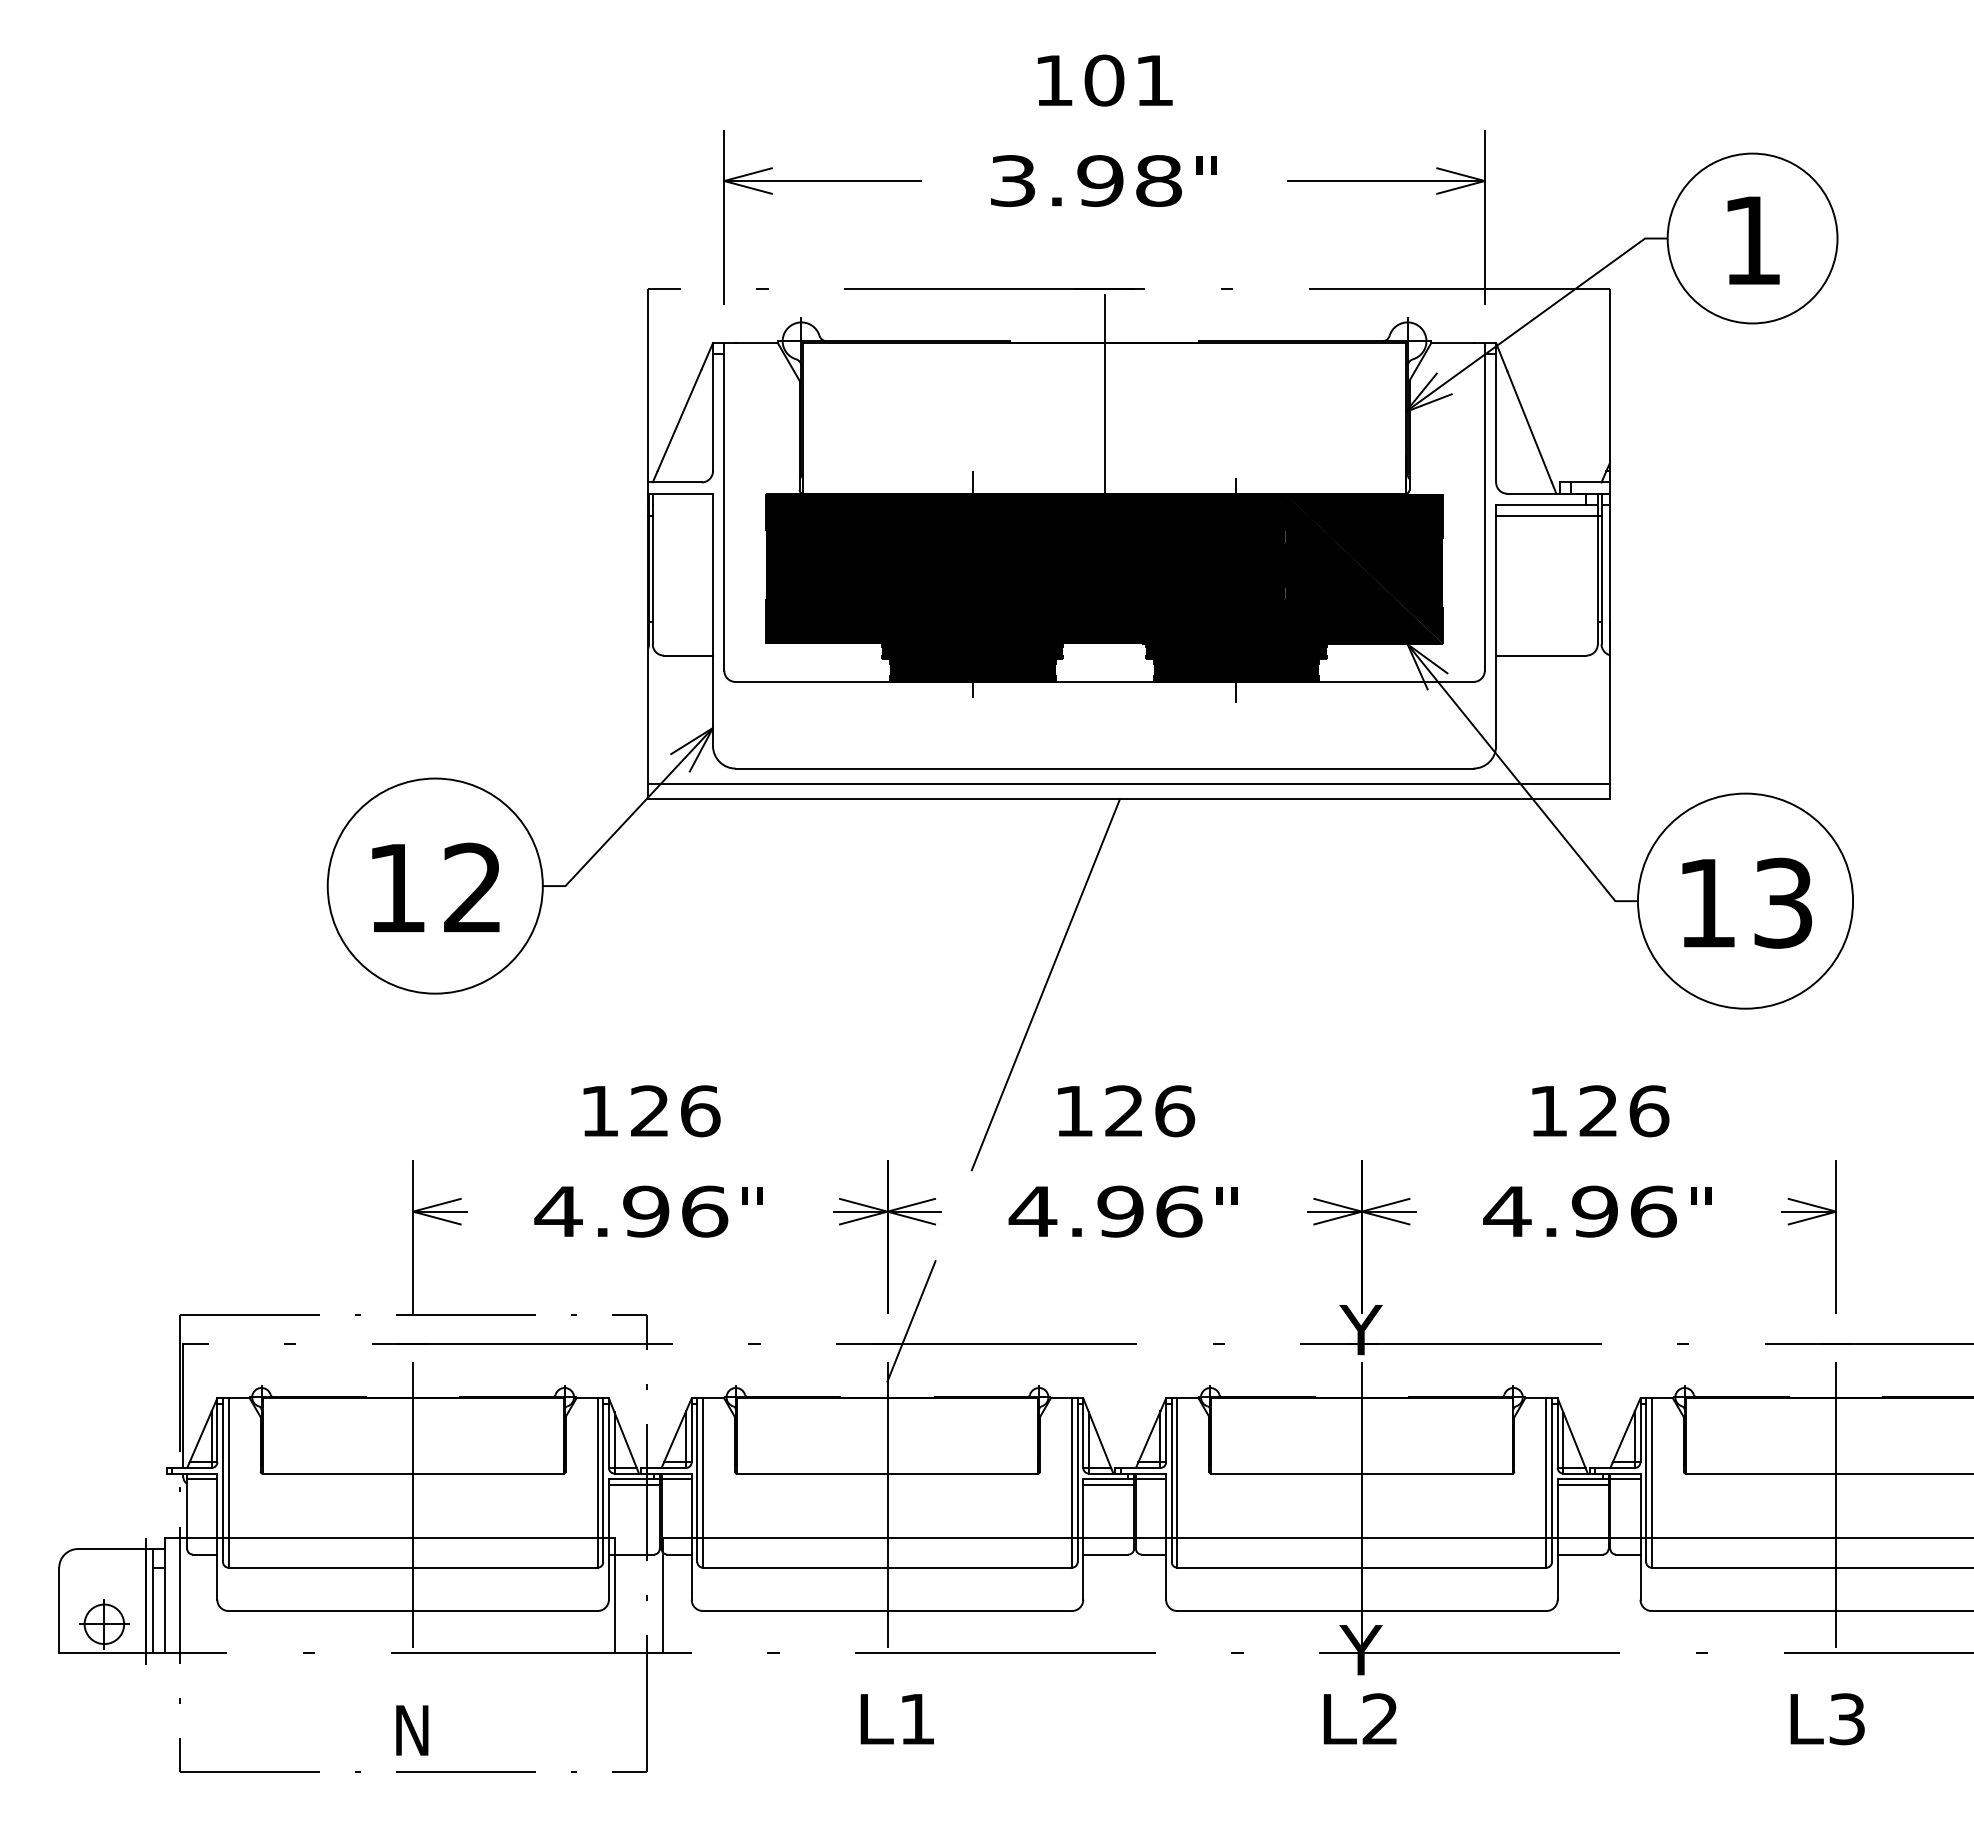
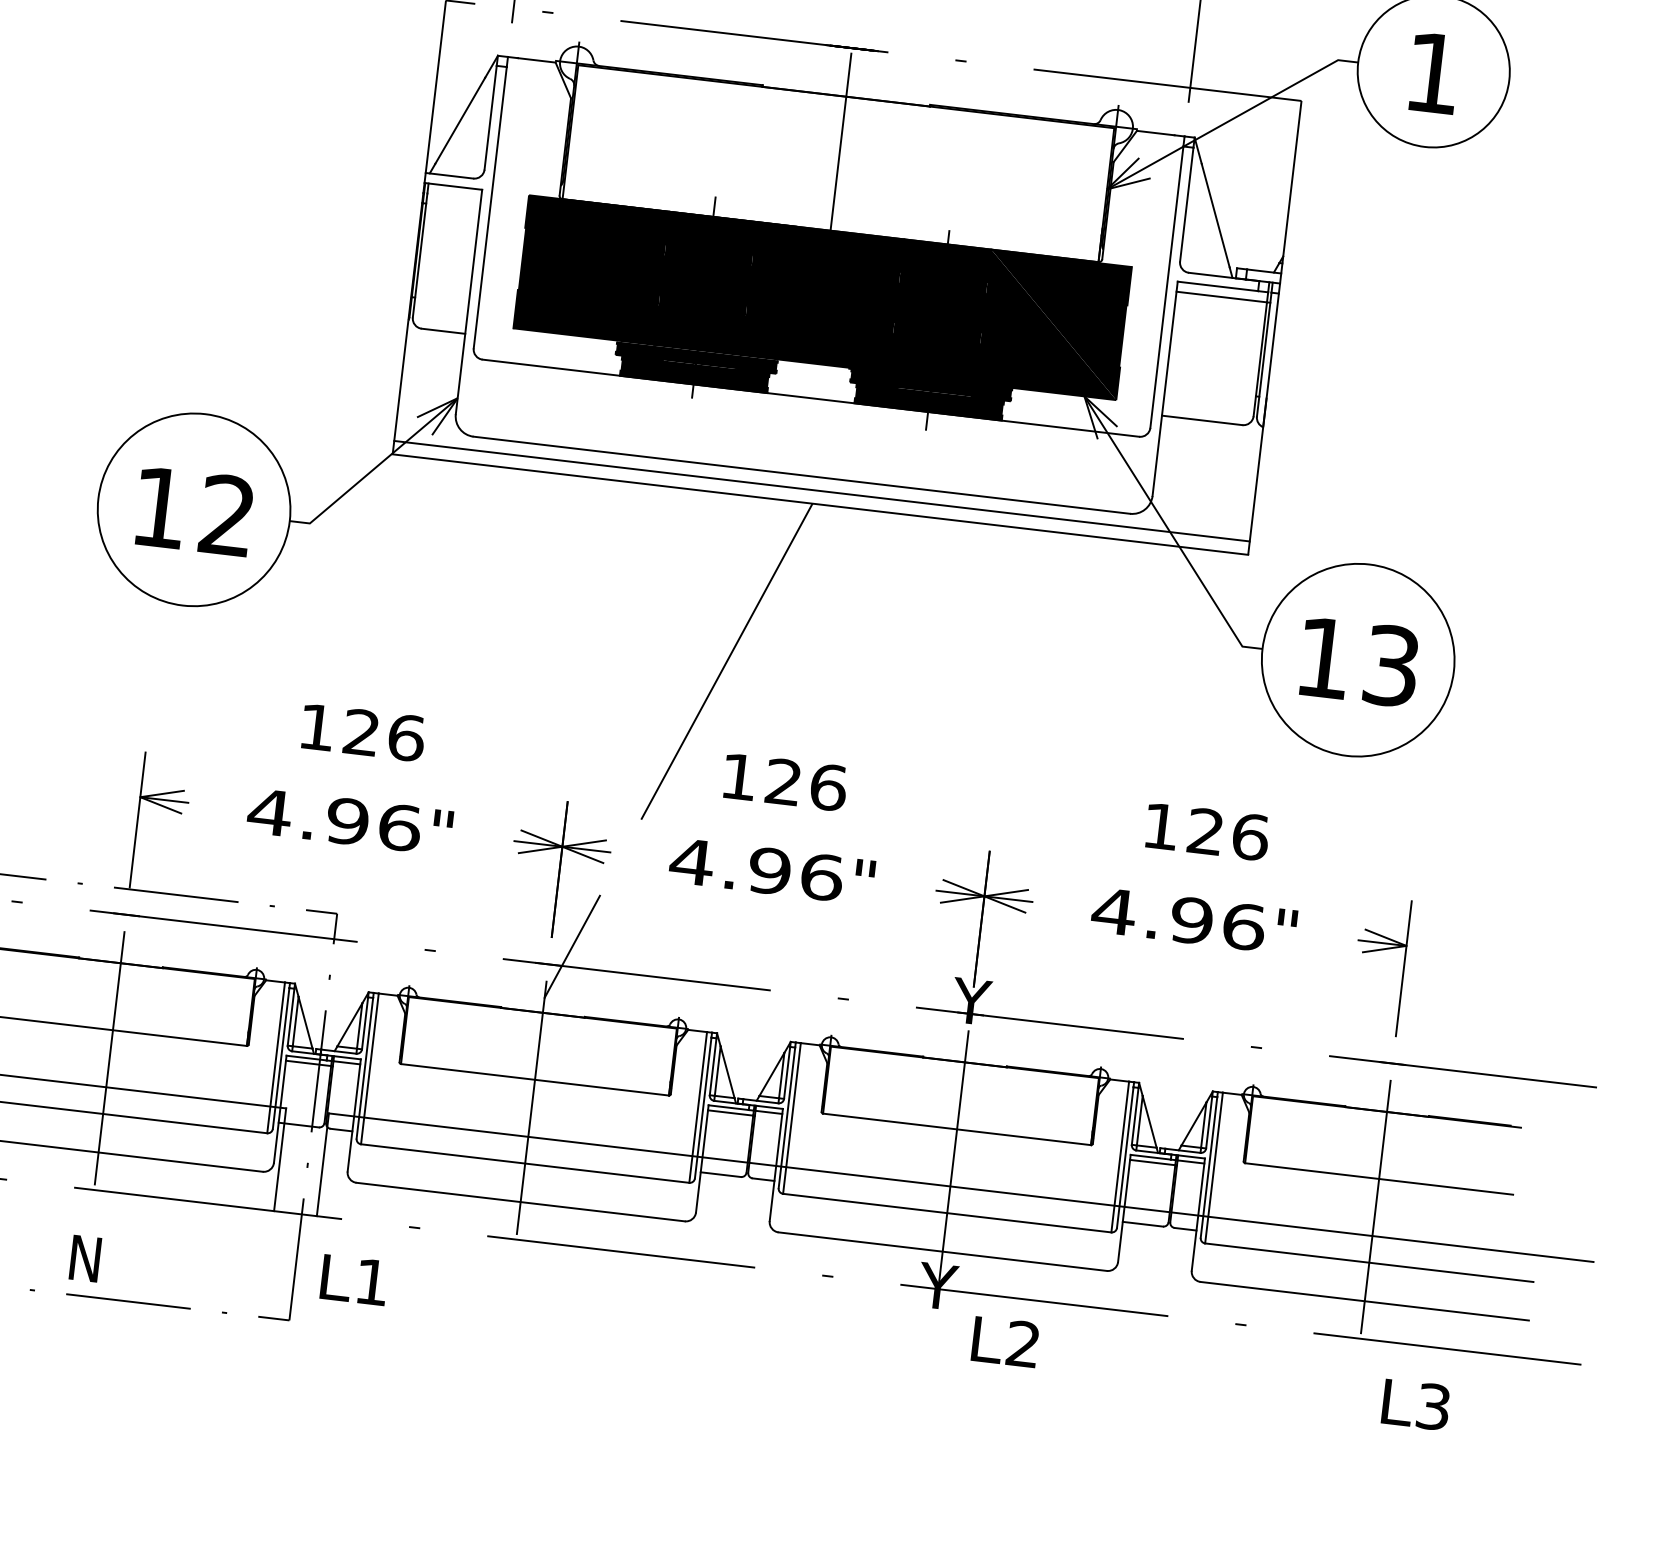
text: (1360, 1718) -> (1005, 1341), moved
text: (896, 1719) -> (353, 1280), moved
text: (1827, 1719) -> (1415, 1405), moved

